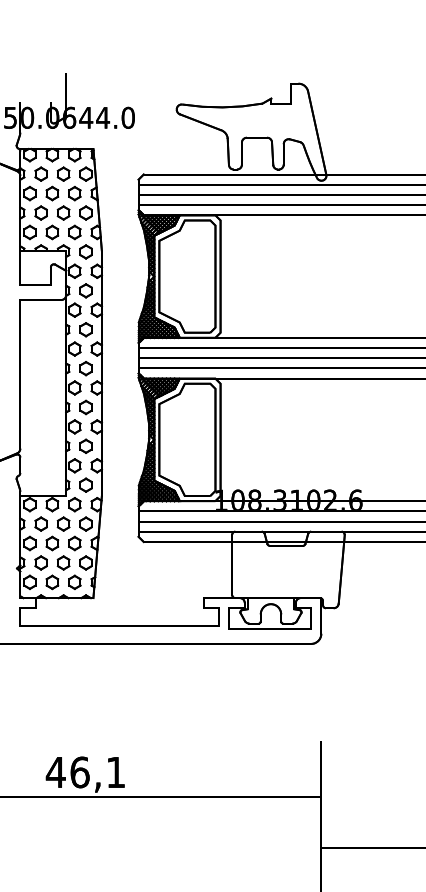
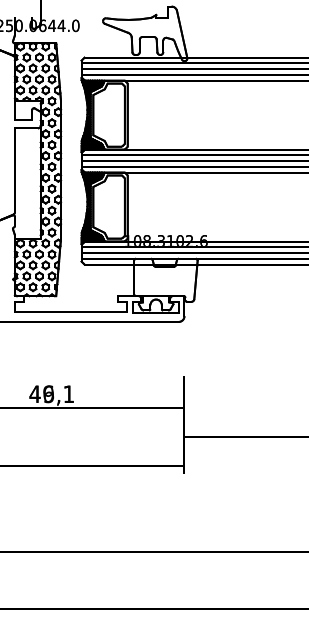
text: (79, 772) -> (48, 394), 46,1 -> 49,1

